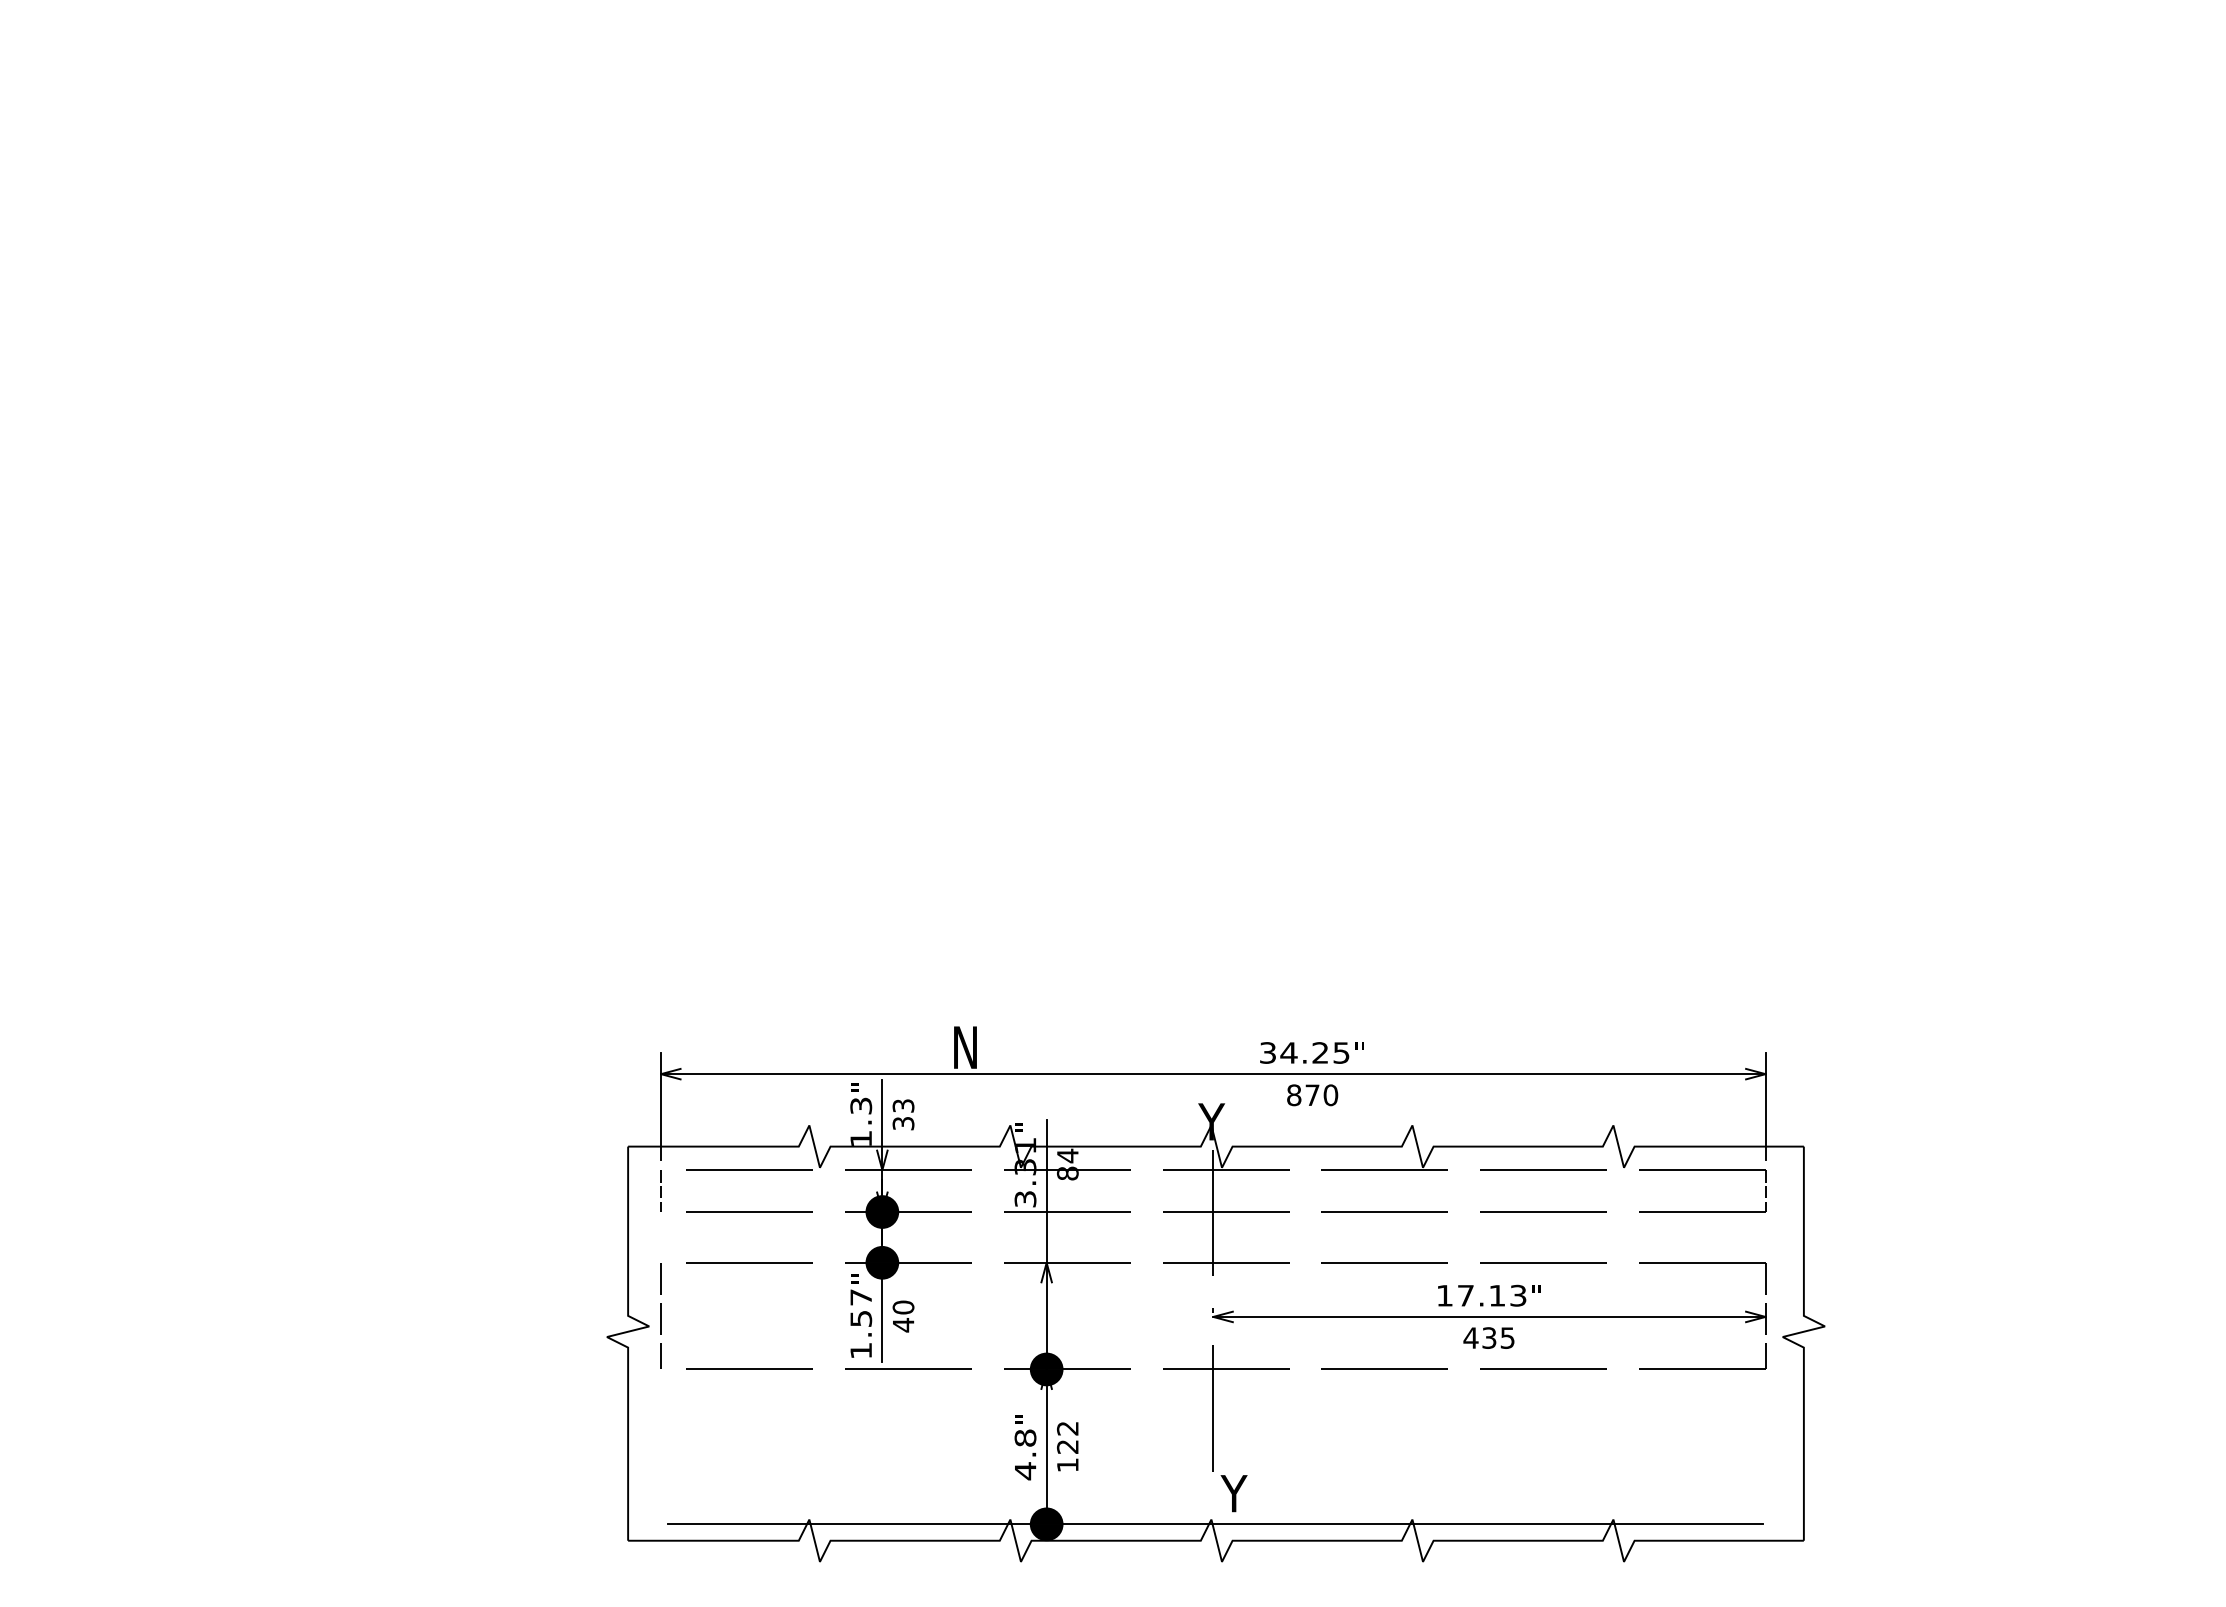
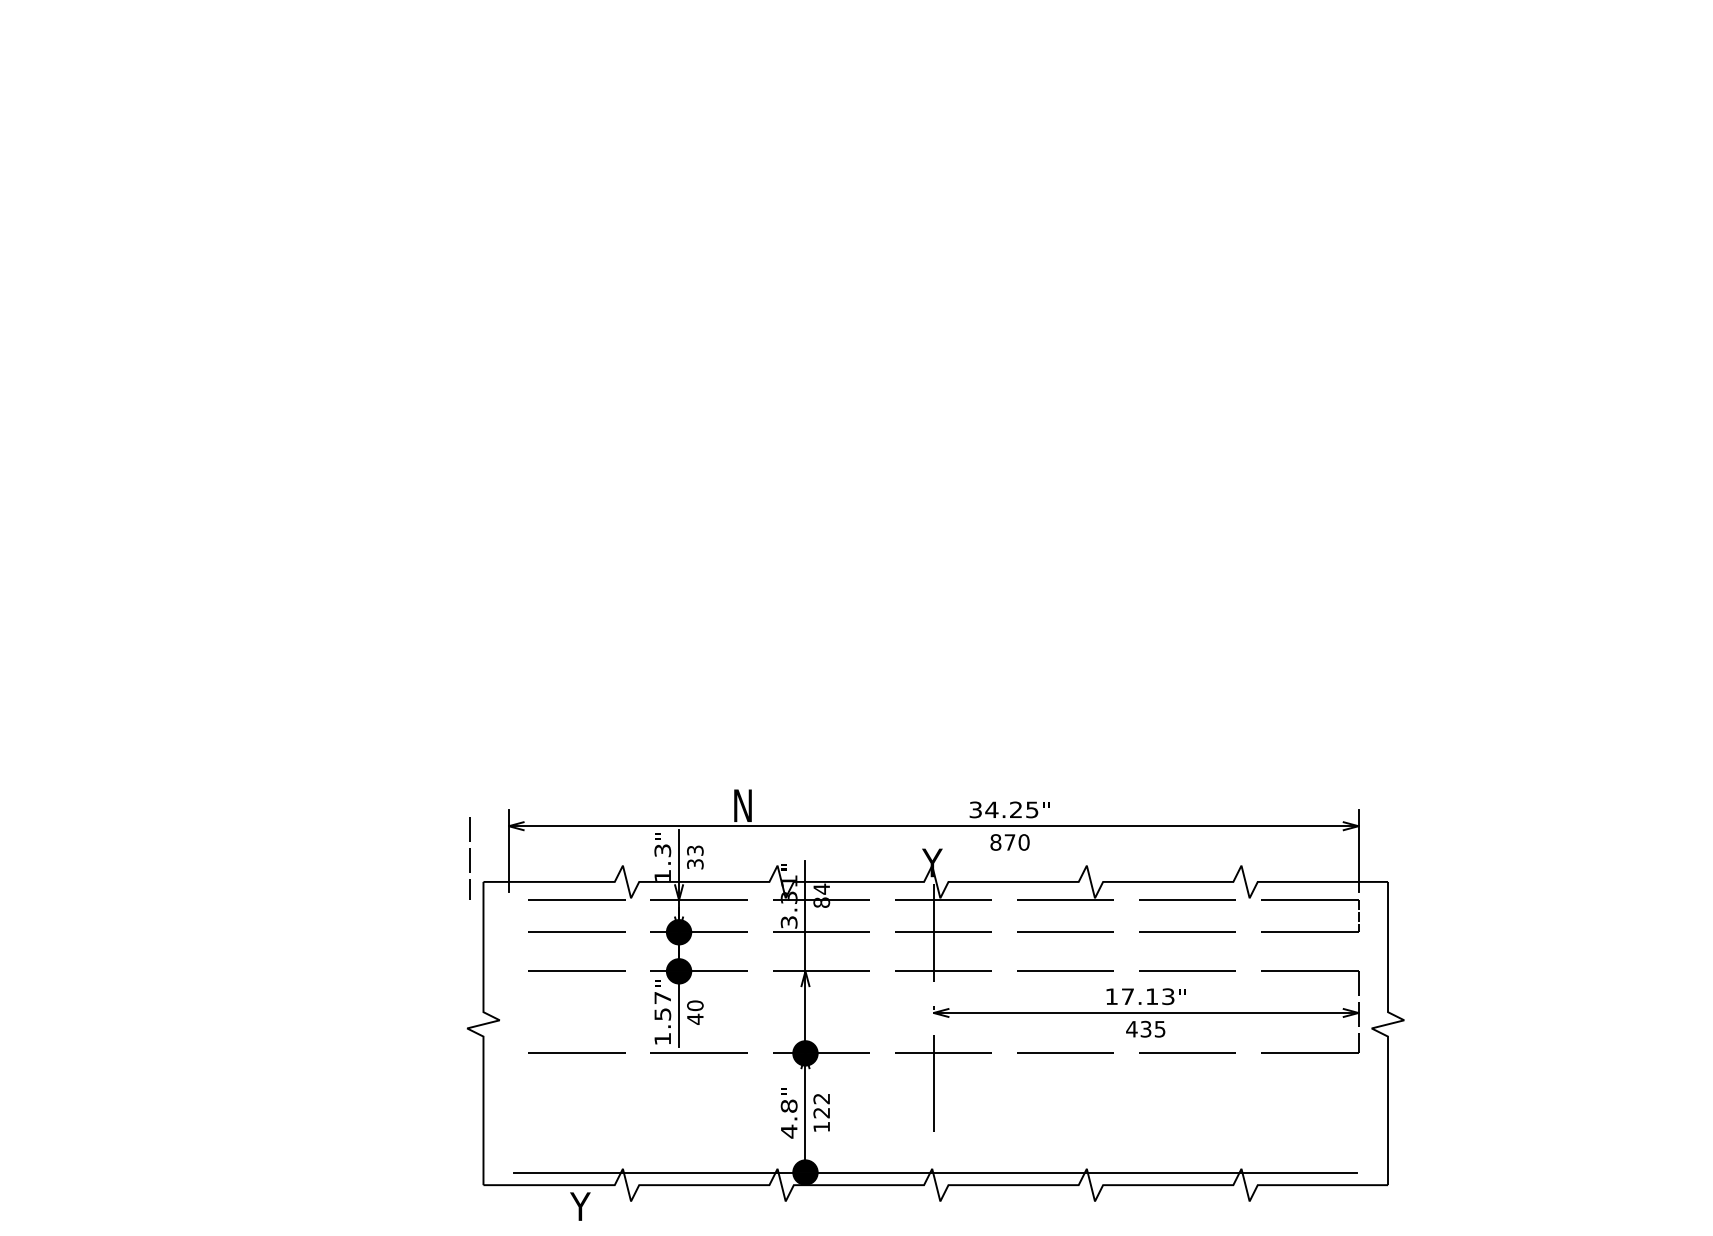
line: (661, 1191) -> (509, 916), removed
line: (660, 1315) -> (469, 858), moved
text: (1233, 1493) -> (579, 1206), moved

